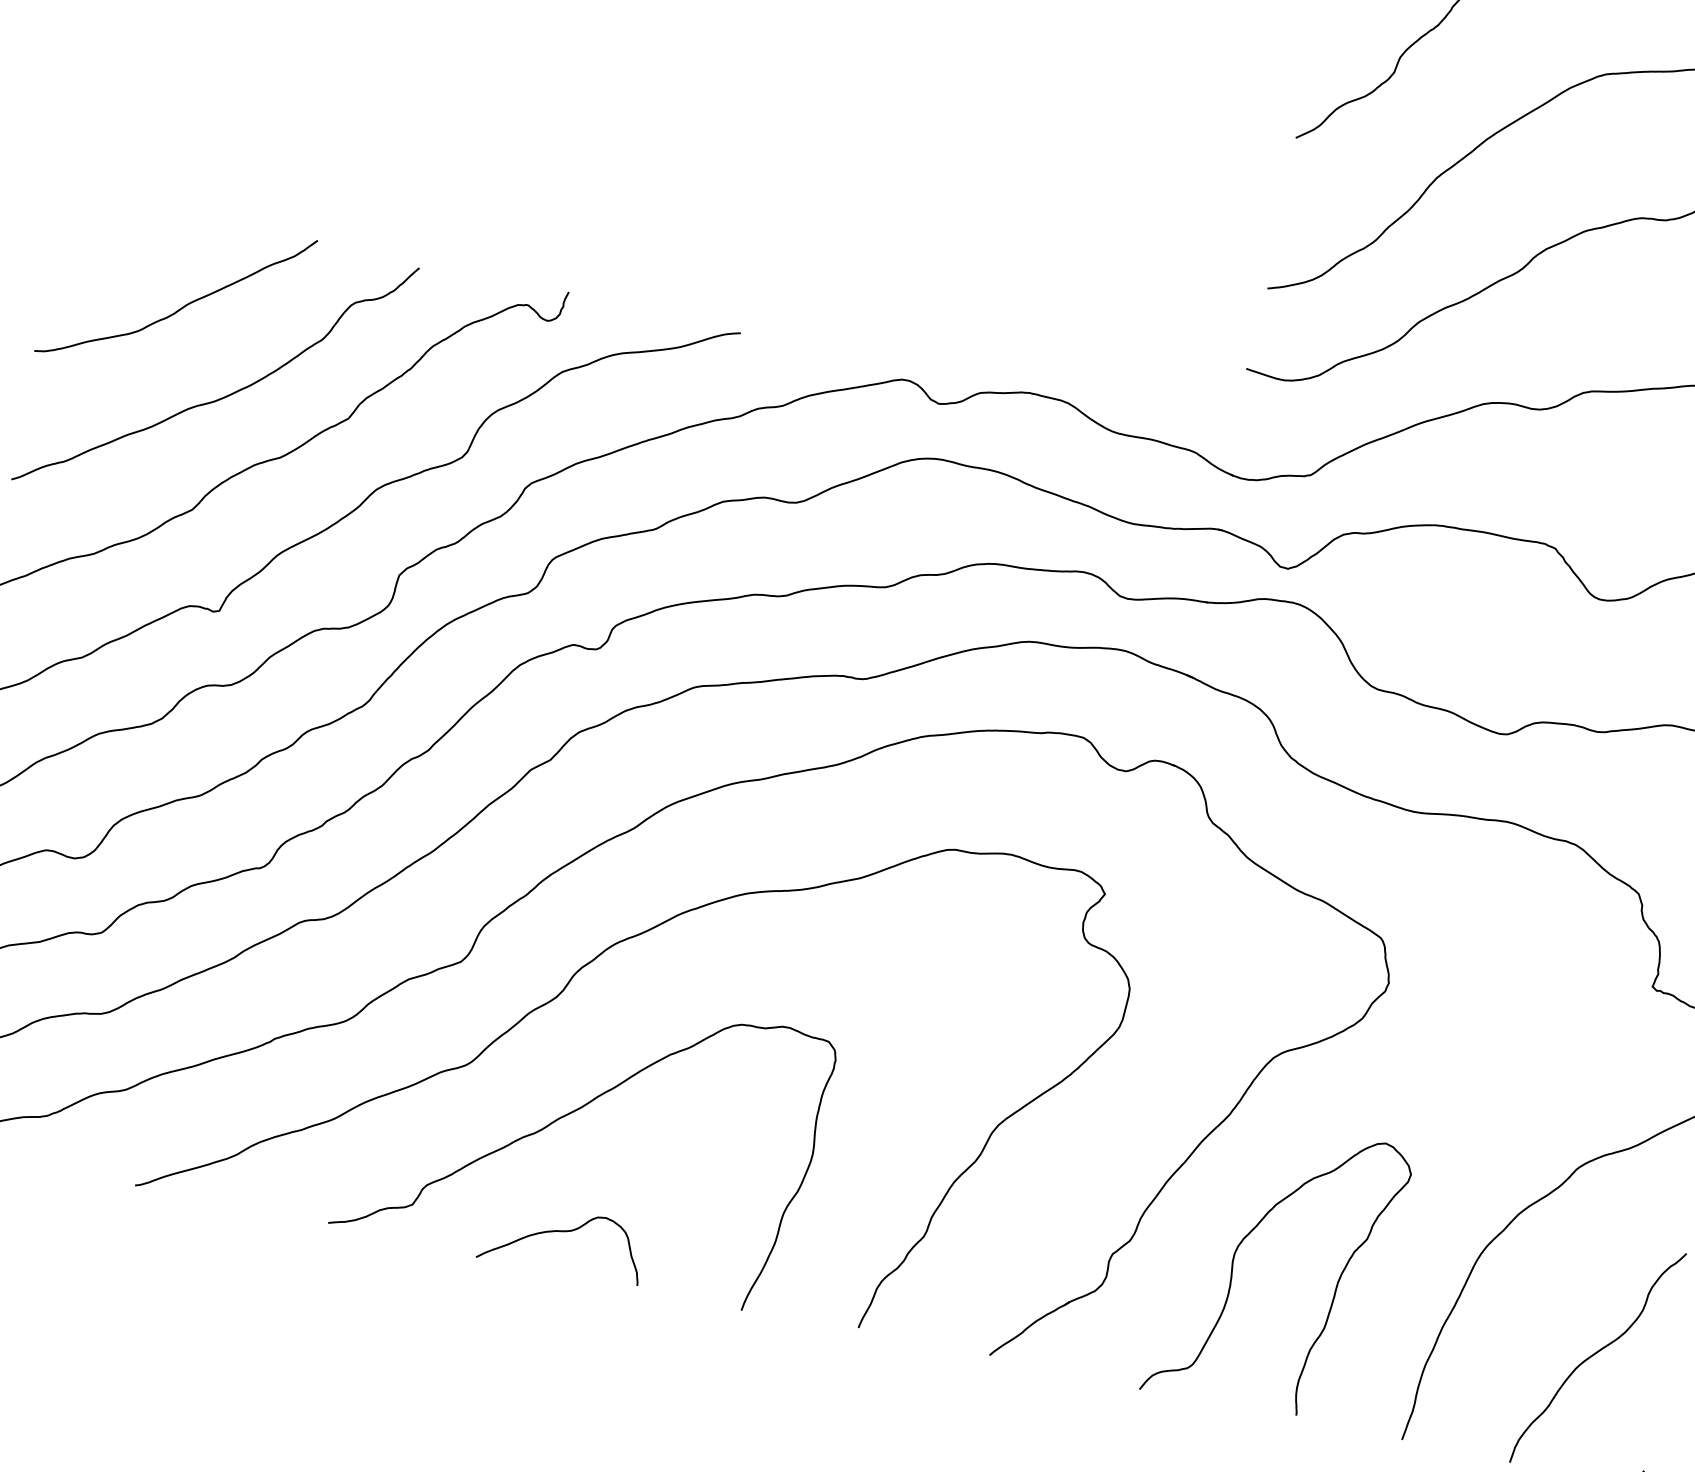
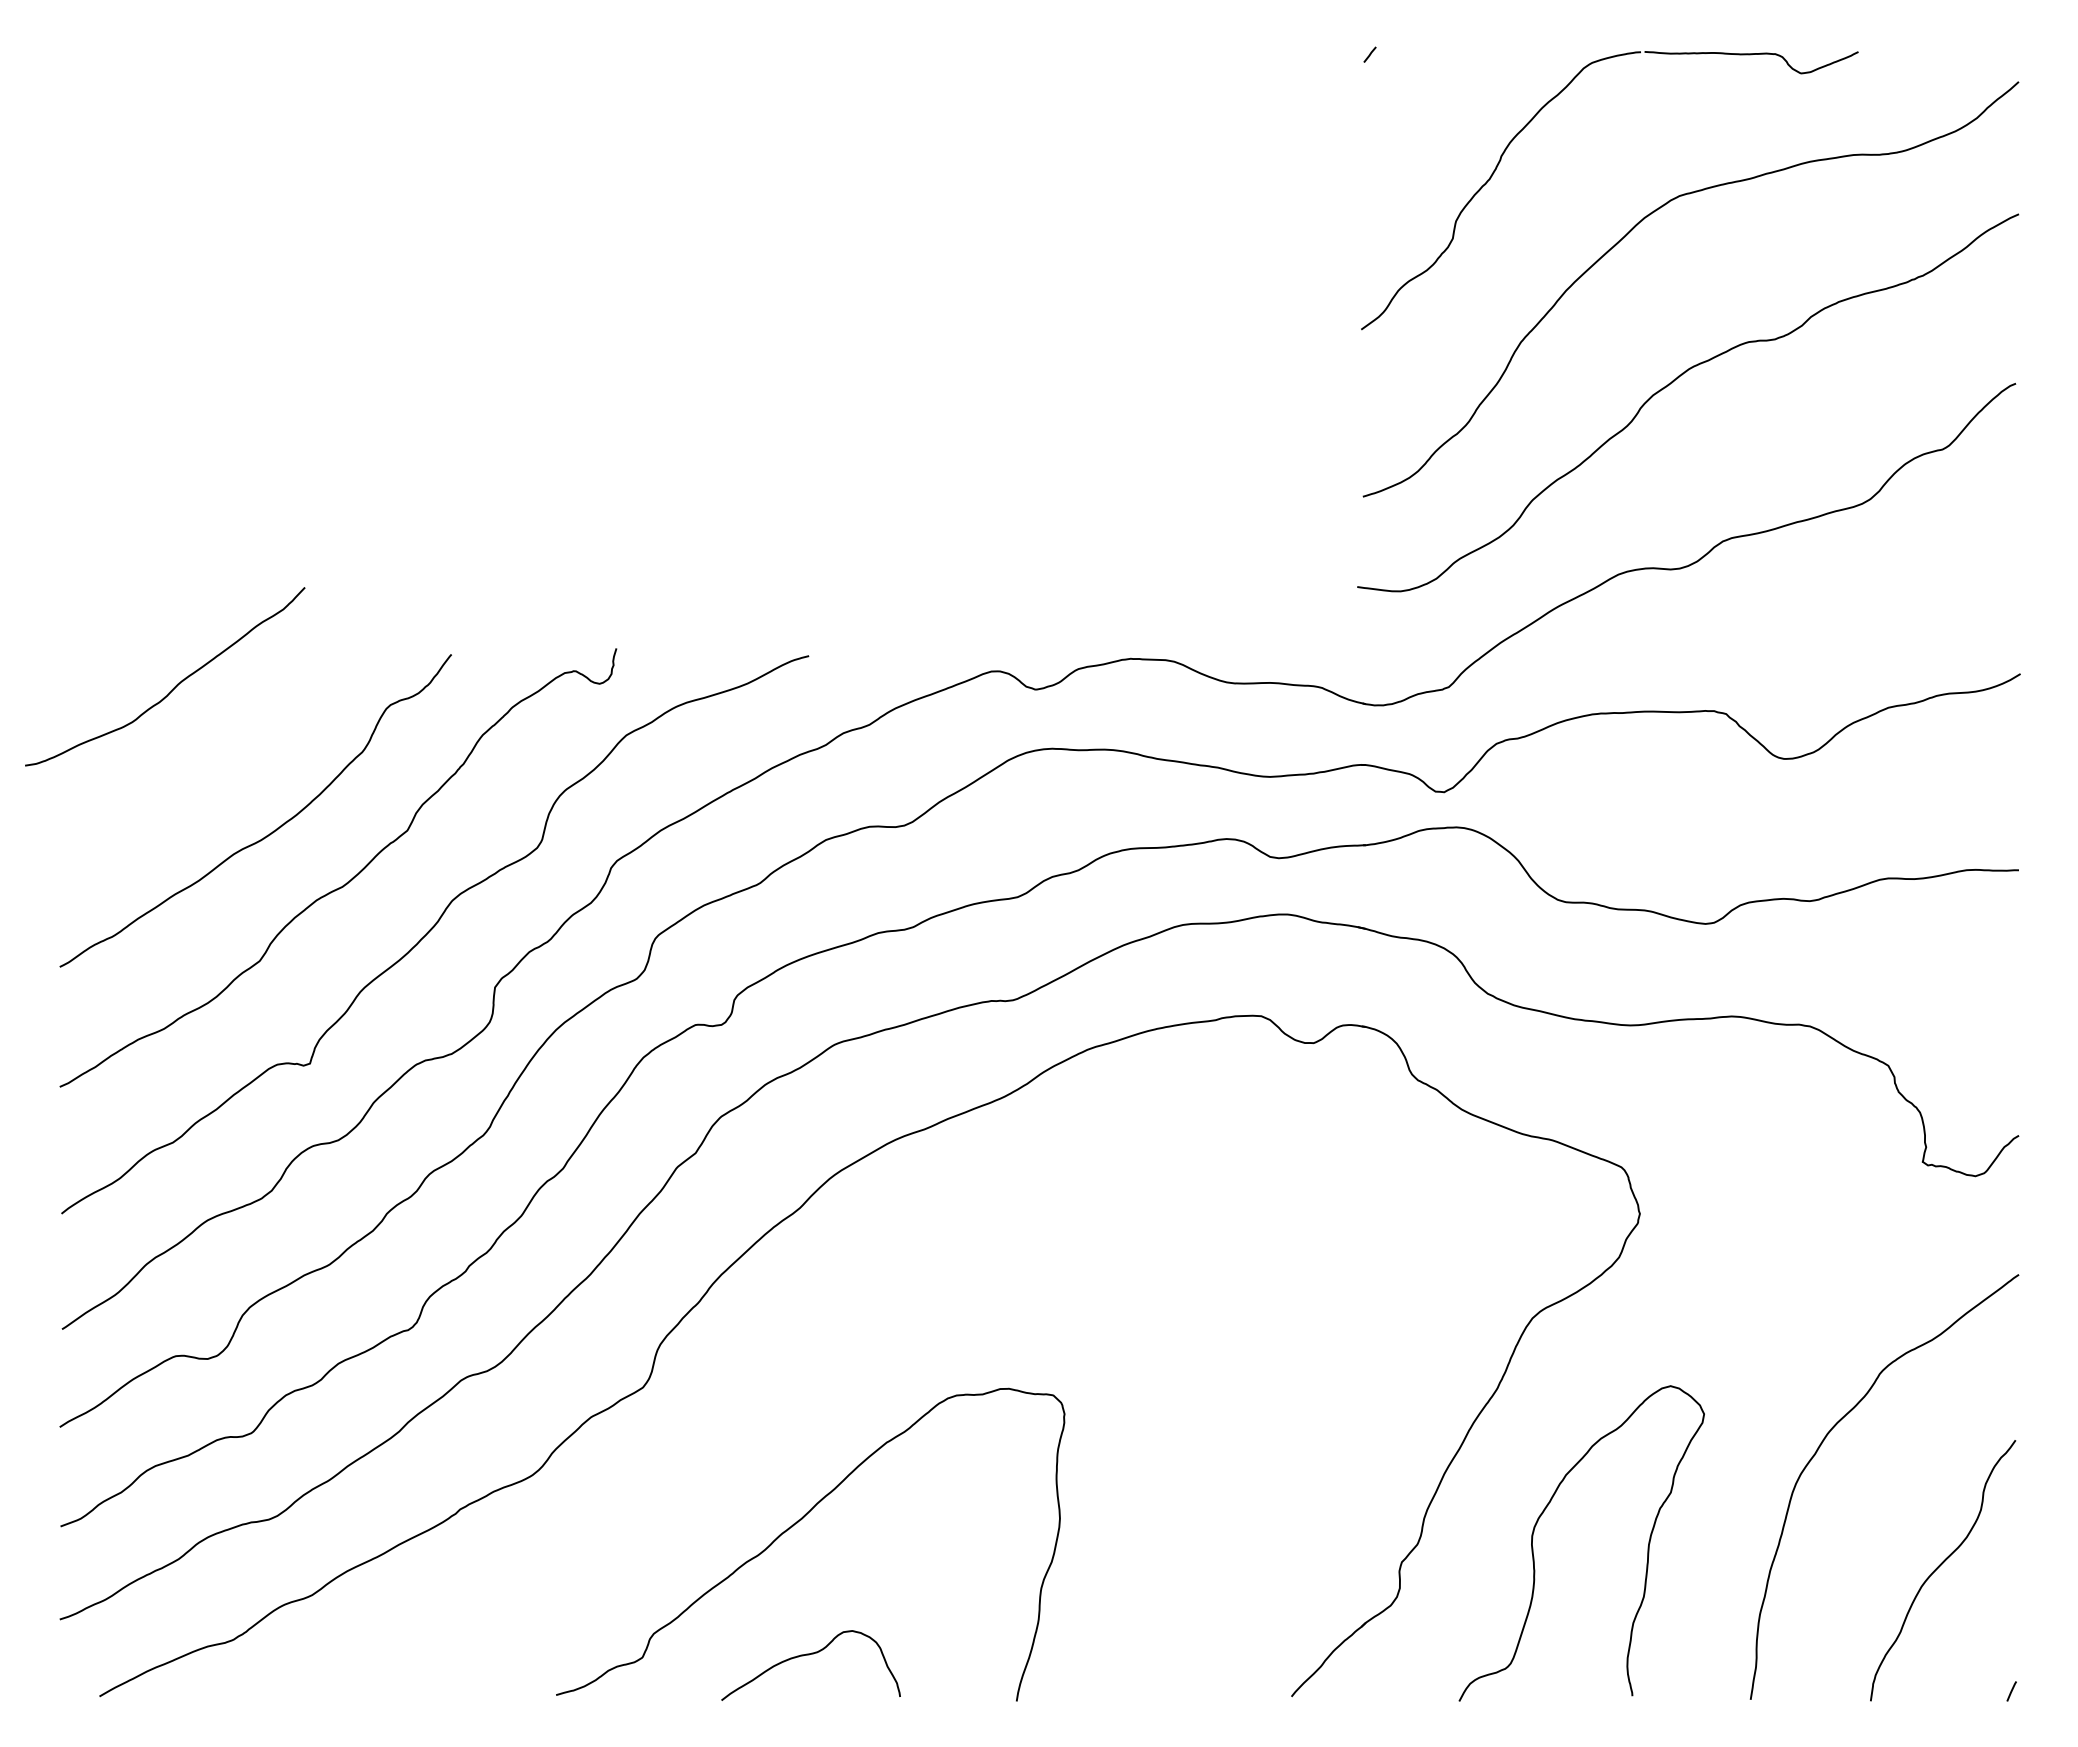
curve: (183, 305) -> (175, 685), moved
curve: (594, 960) -> (785, 1357), removed

